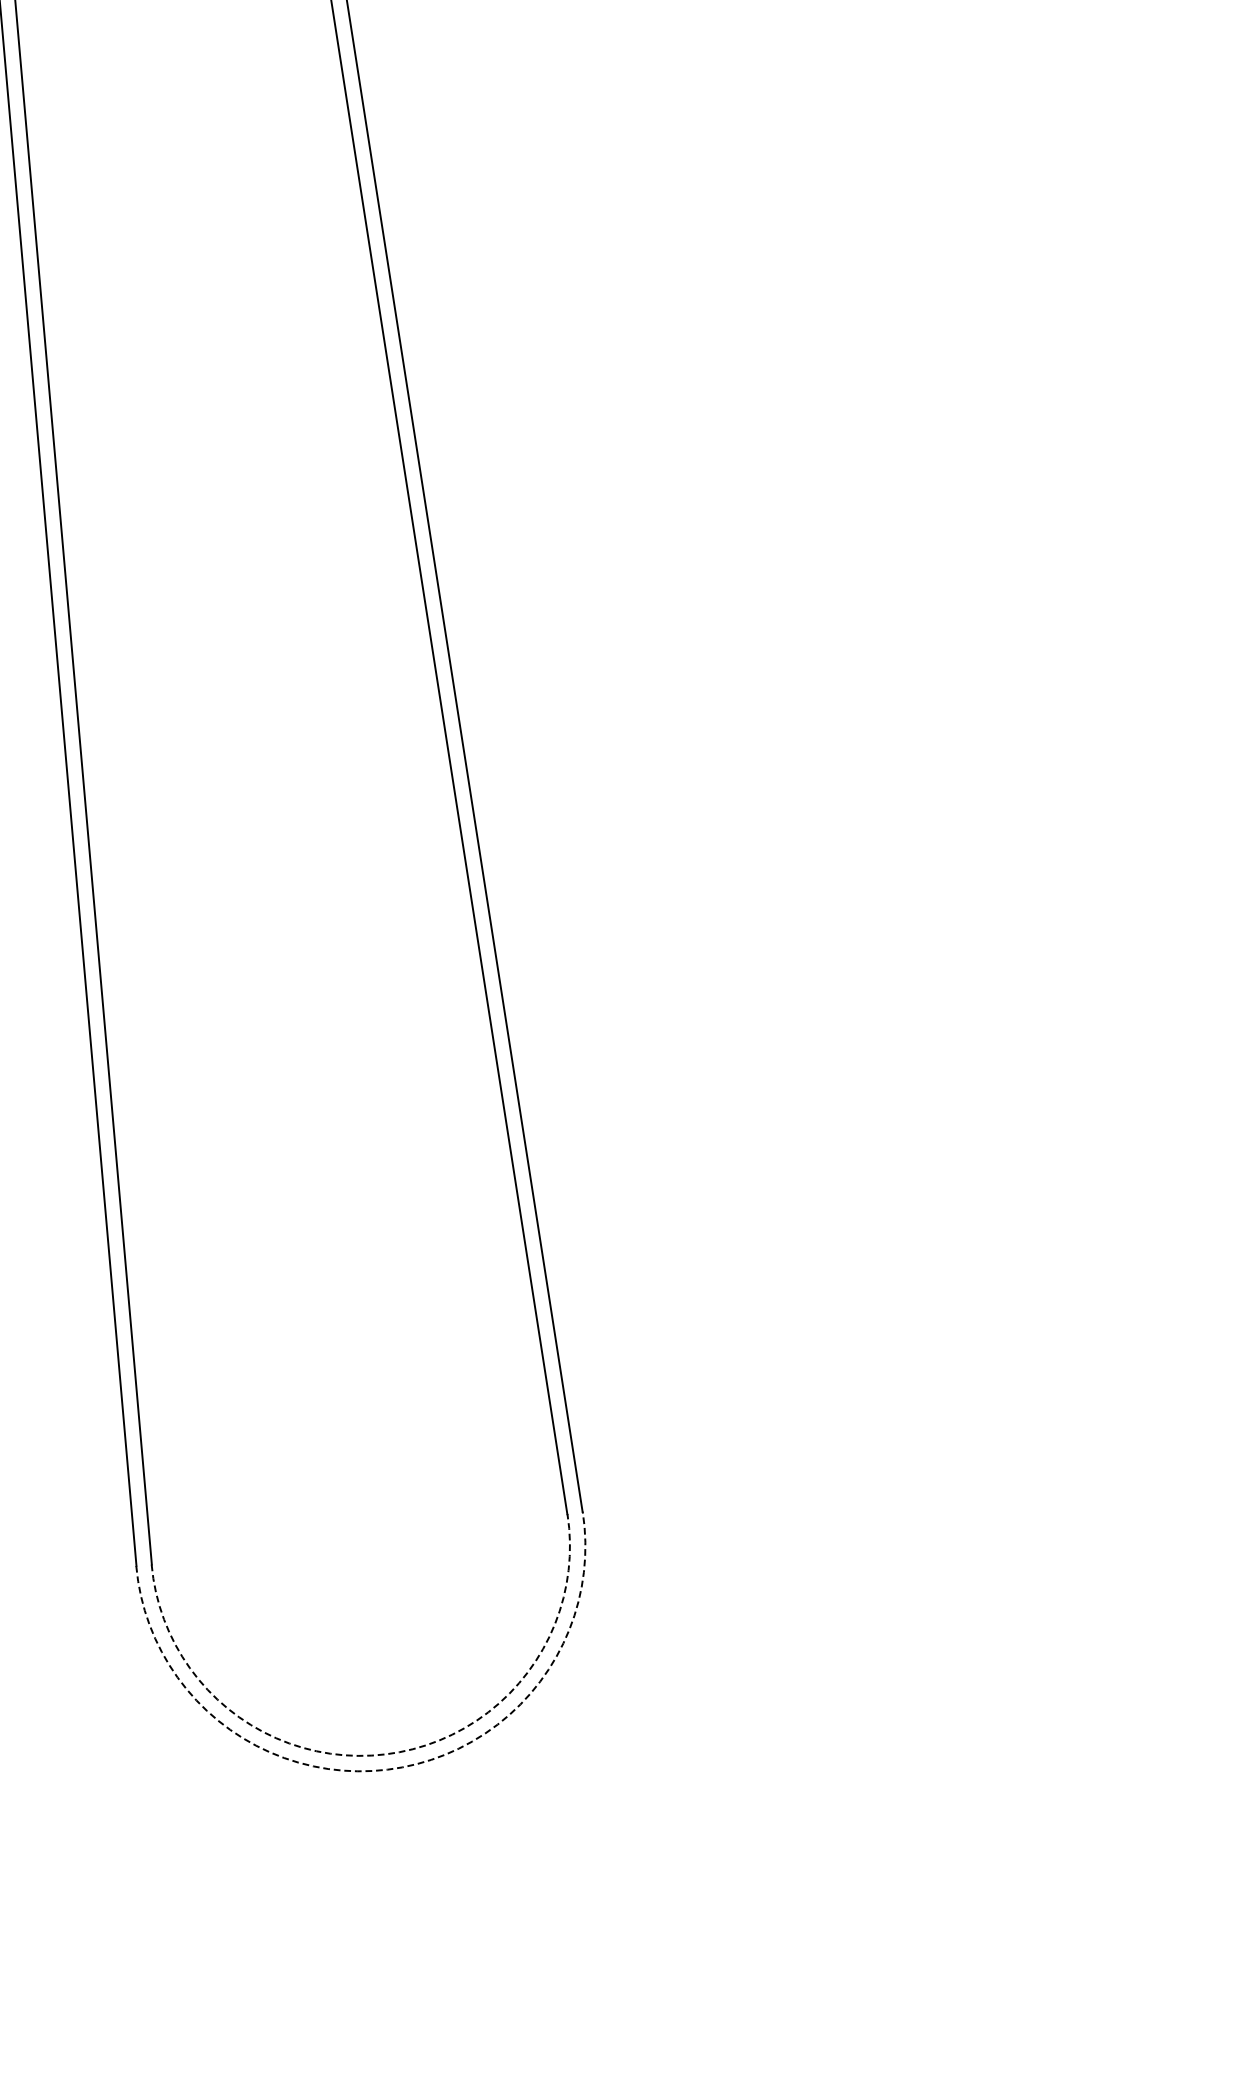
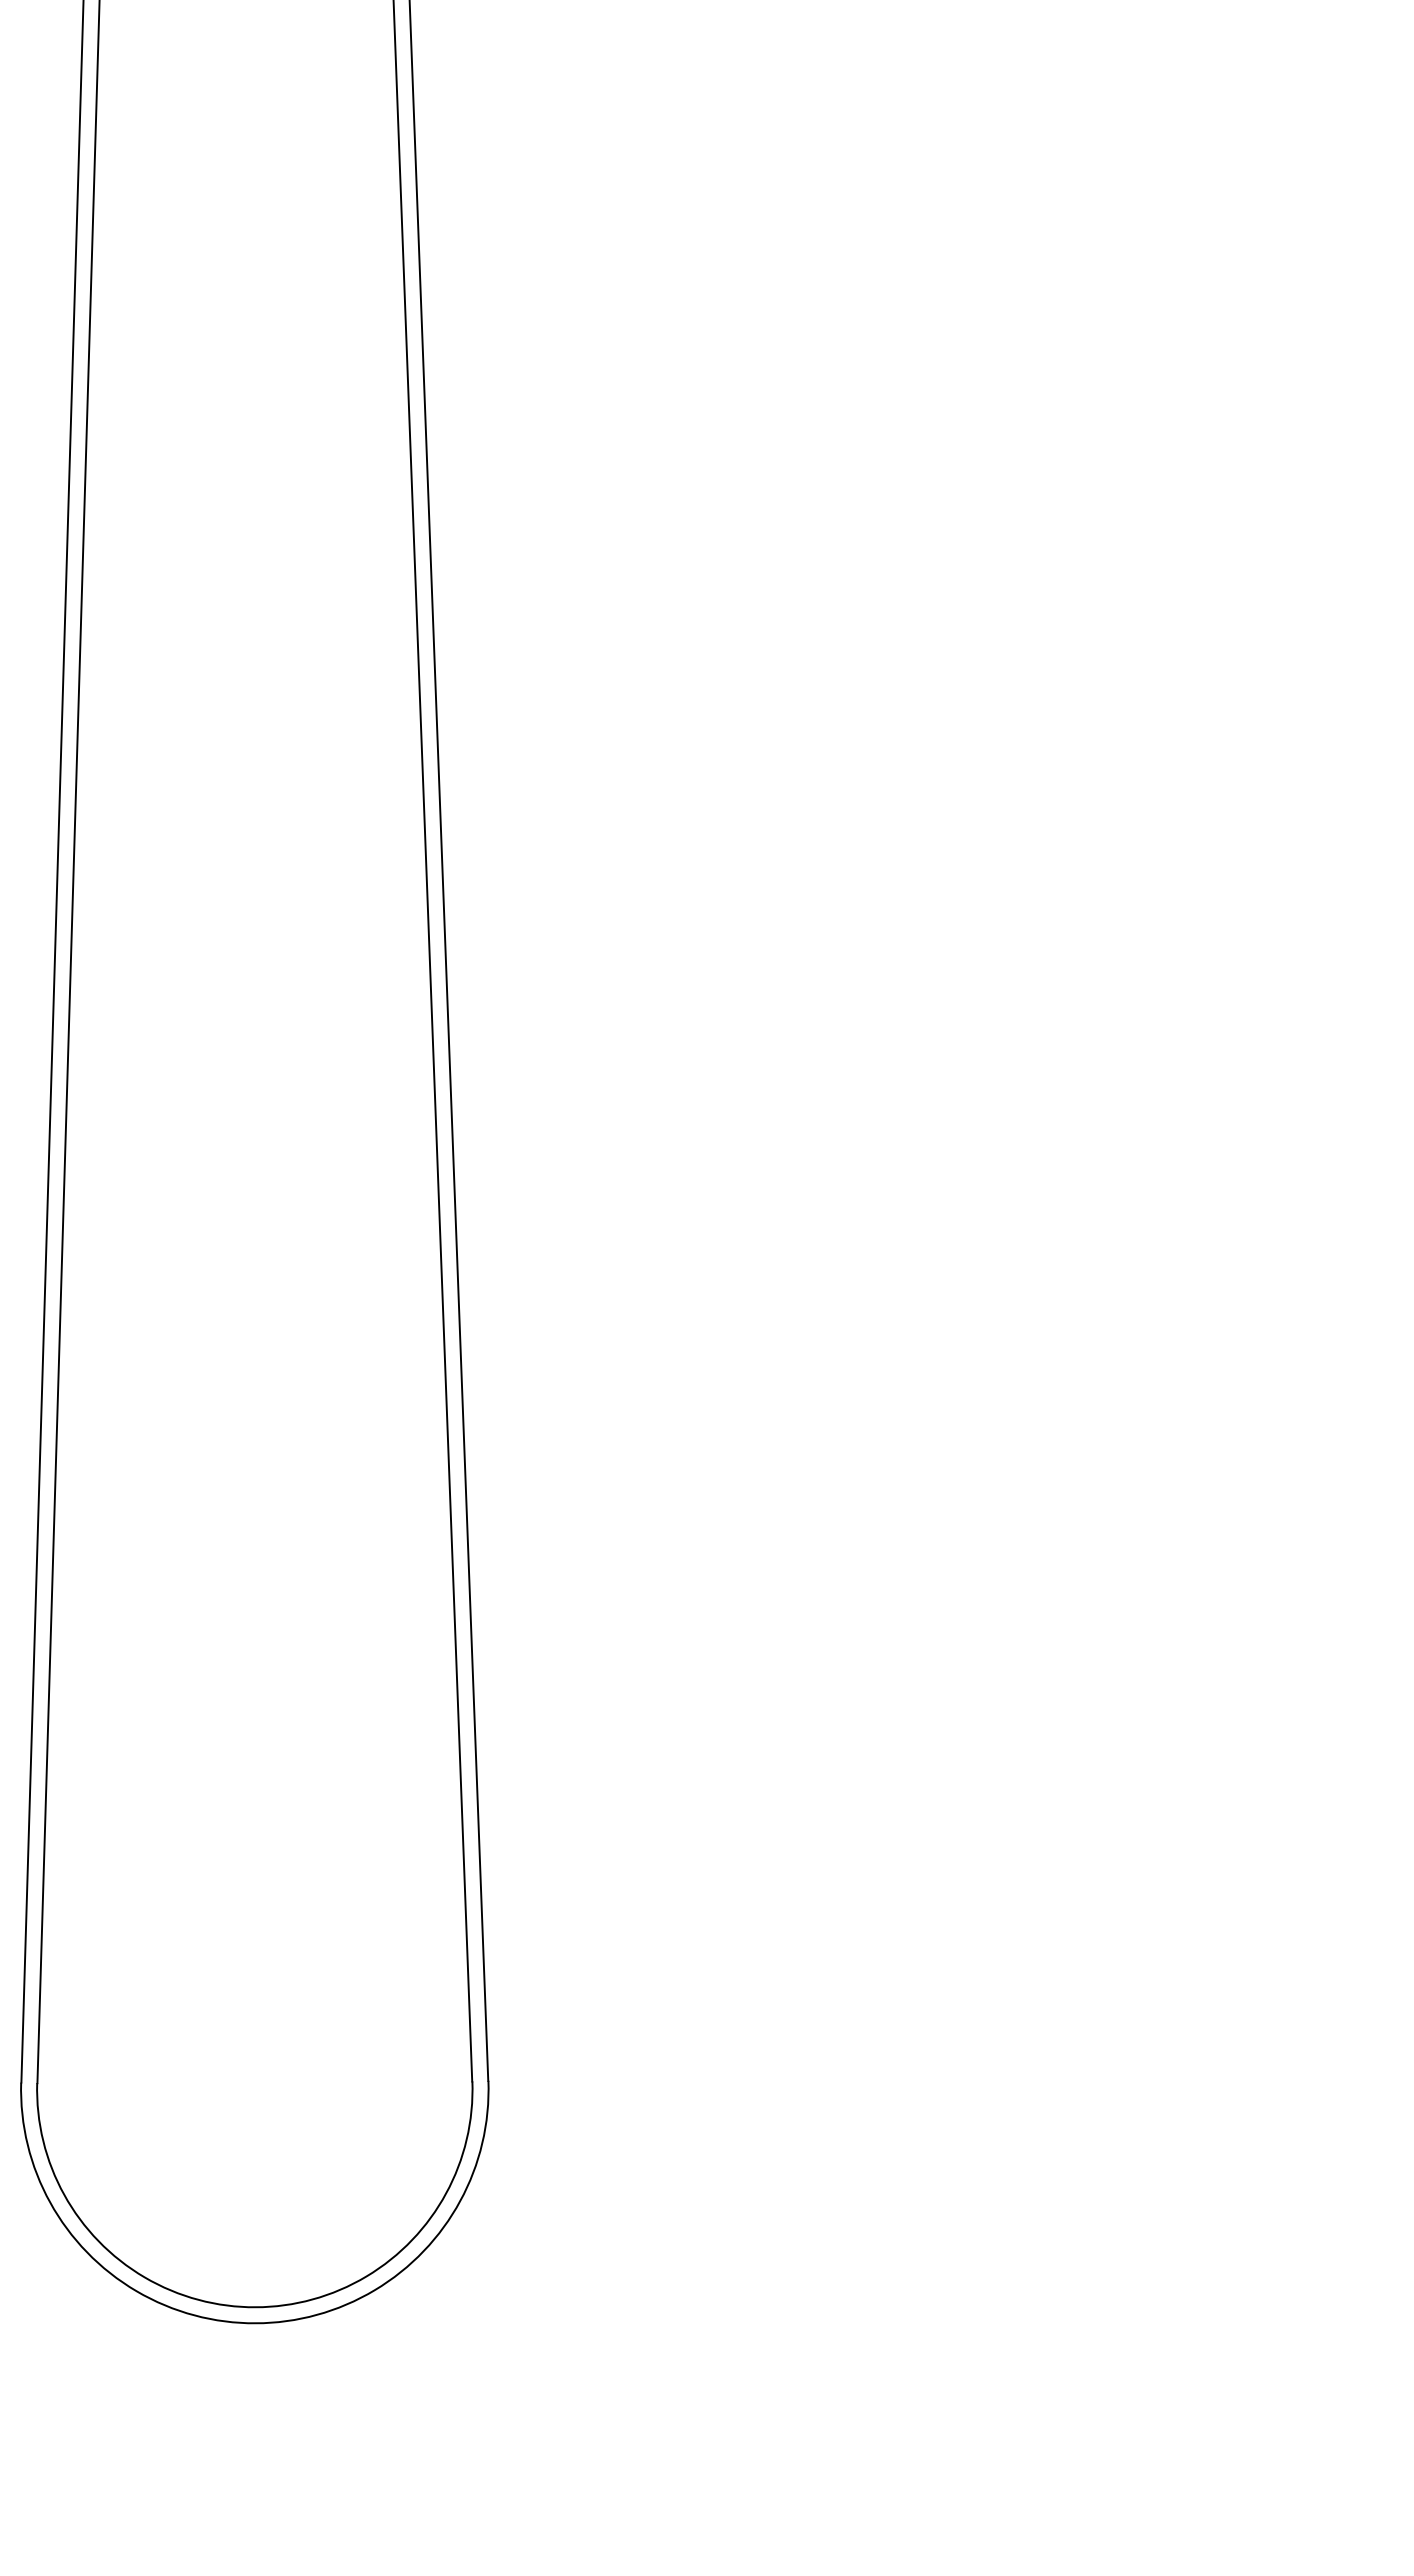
arc: (385, 1754) -> (255, 2307), dashed -> solid
arc: (387, 1769) -> (255, 2323), dashed -> solid

